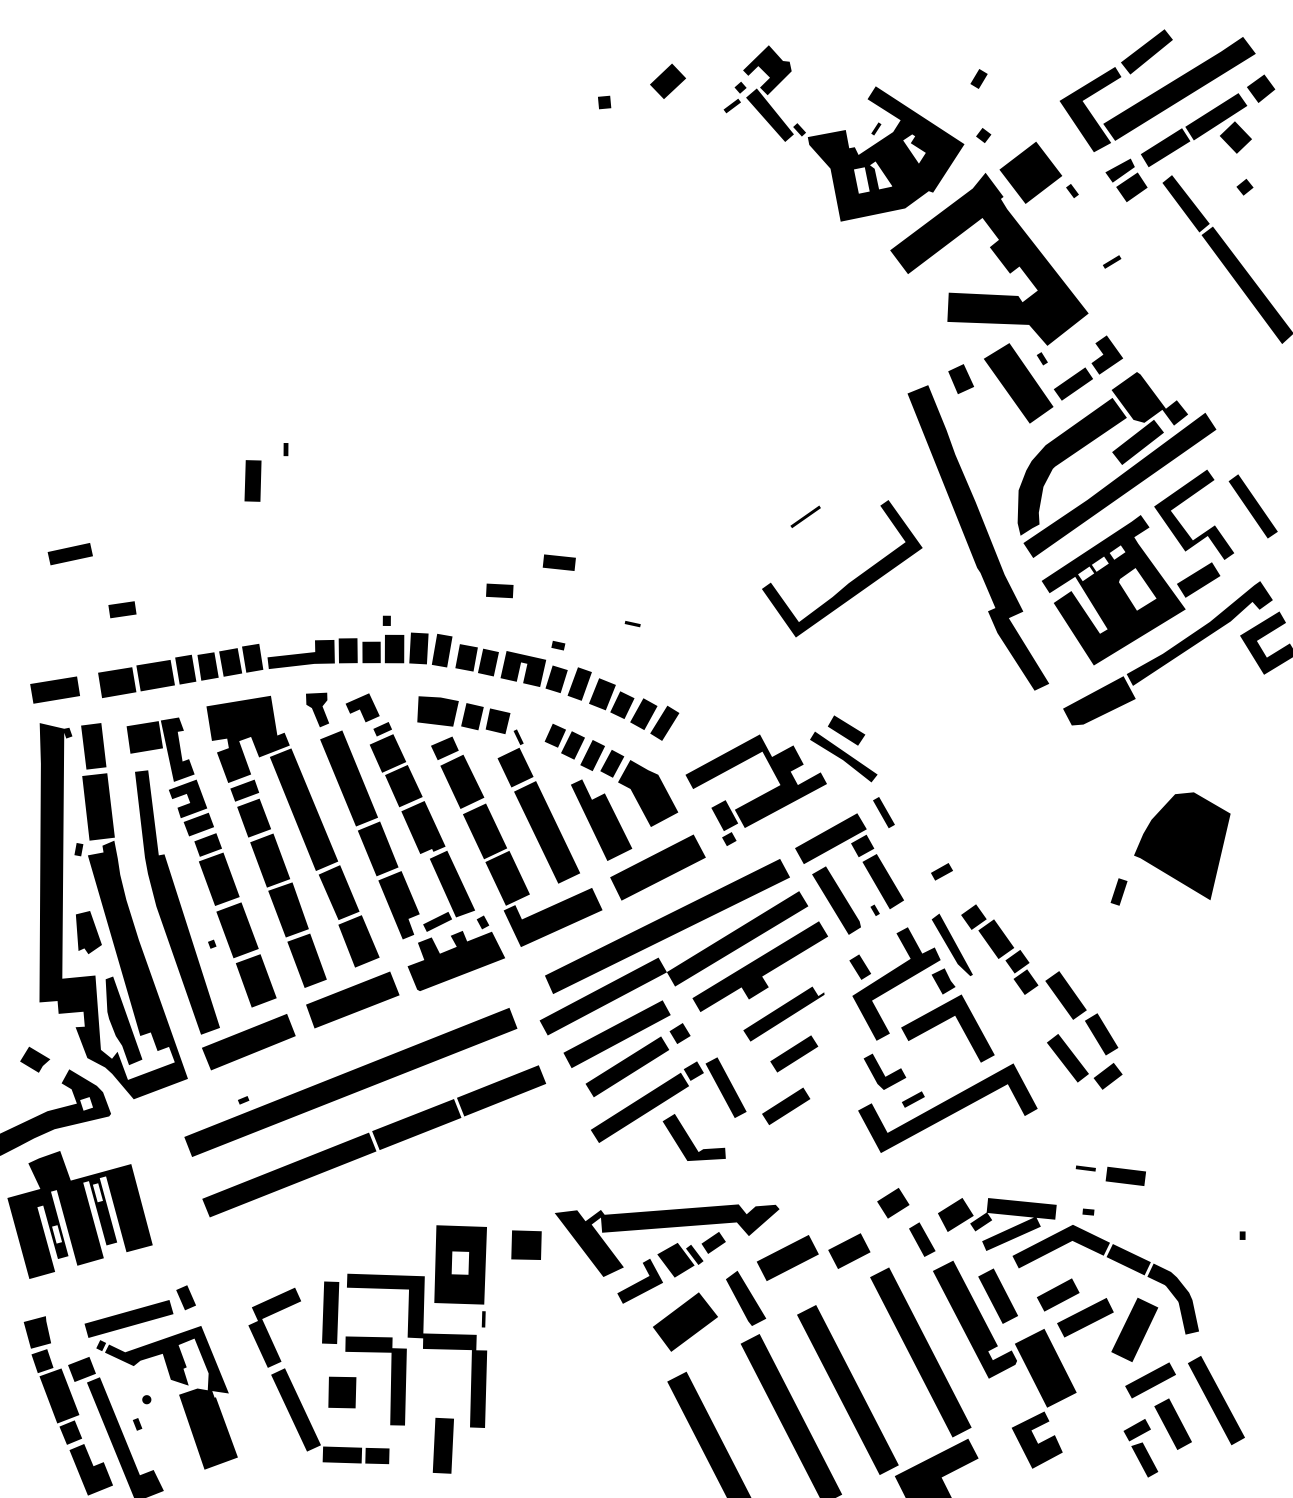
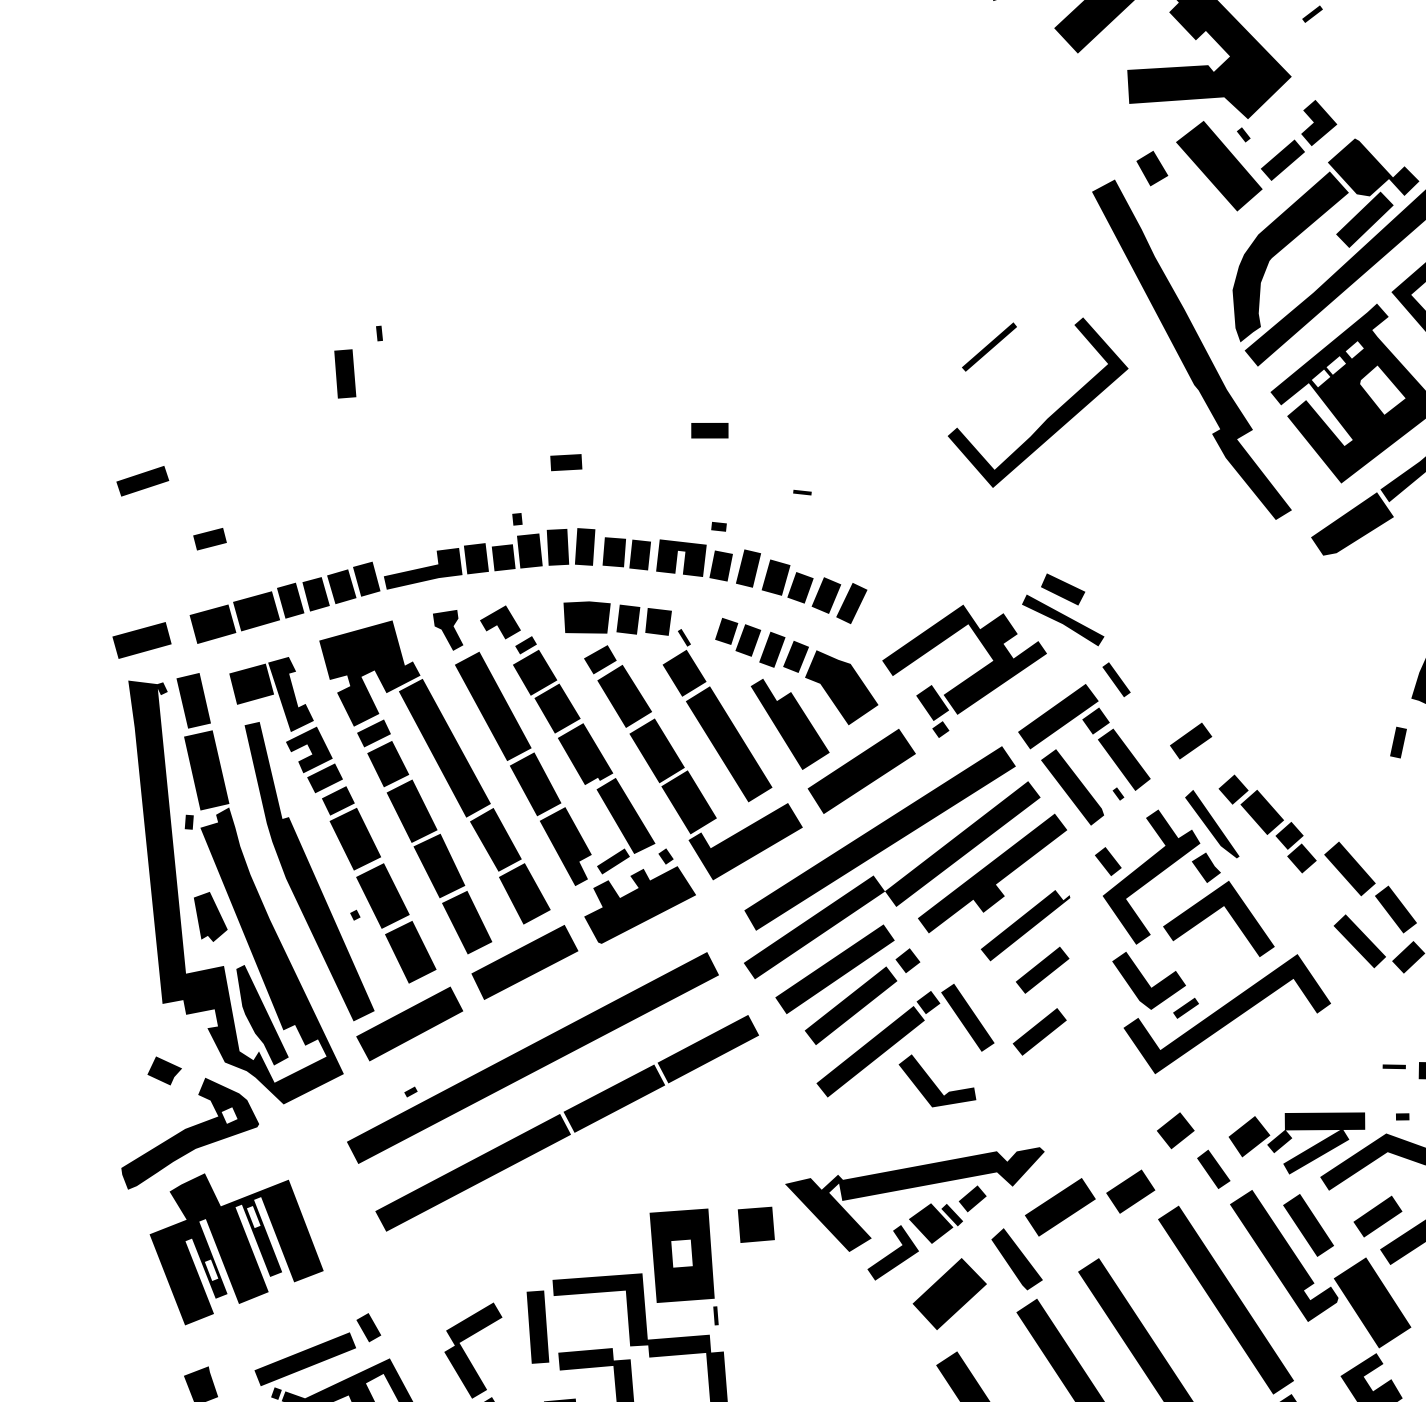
part: (805, 516) -> (989, 346), size x1.67
part: (499, 590) -> (565, 462), moved
part: (941, 871) -> (1190, 740), size x1.67
part: (884, 1071) -> (1149, 979), size x1.43

